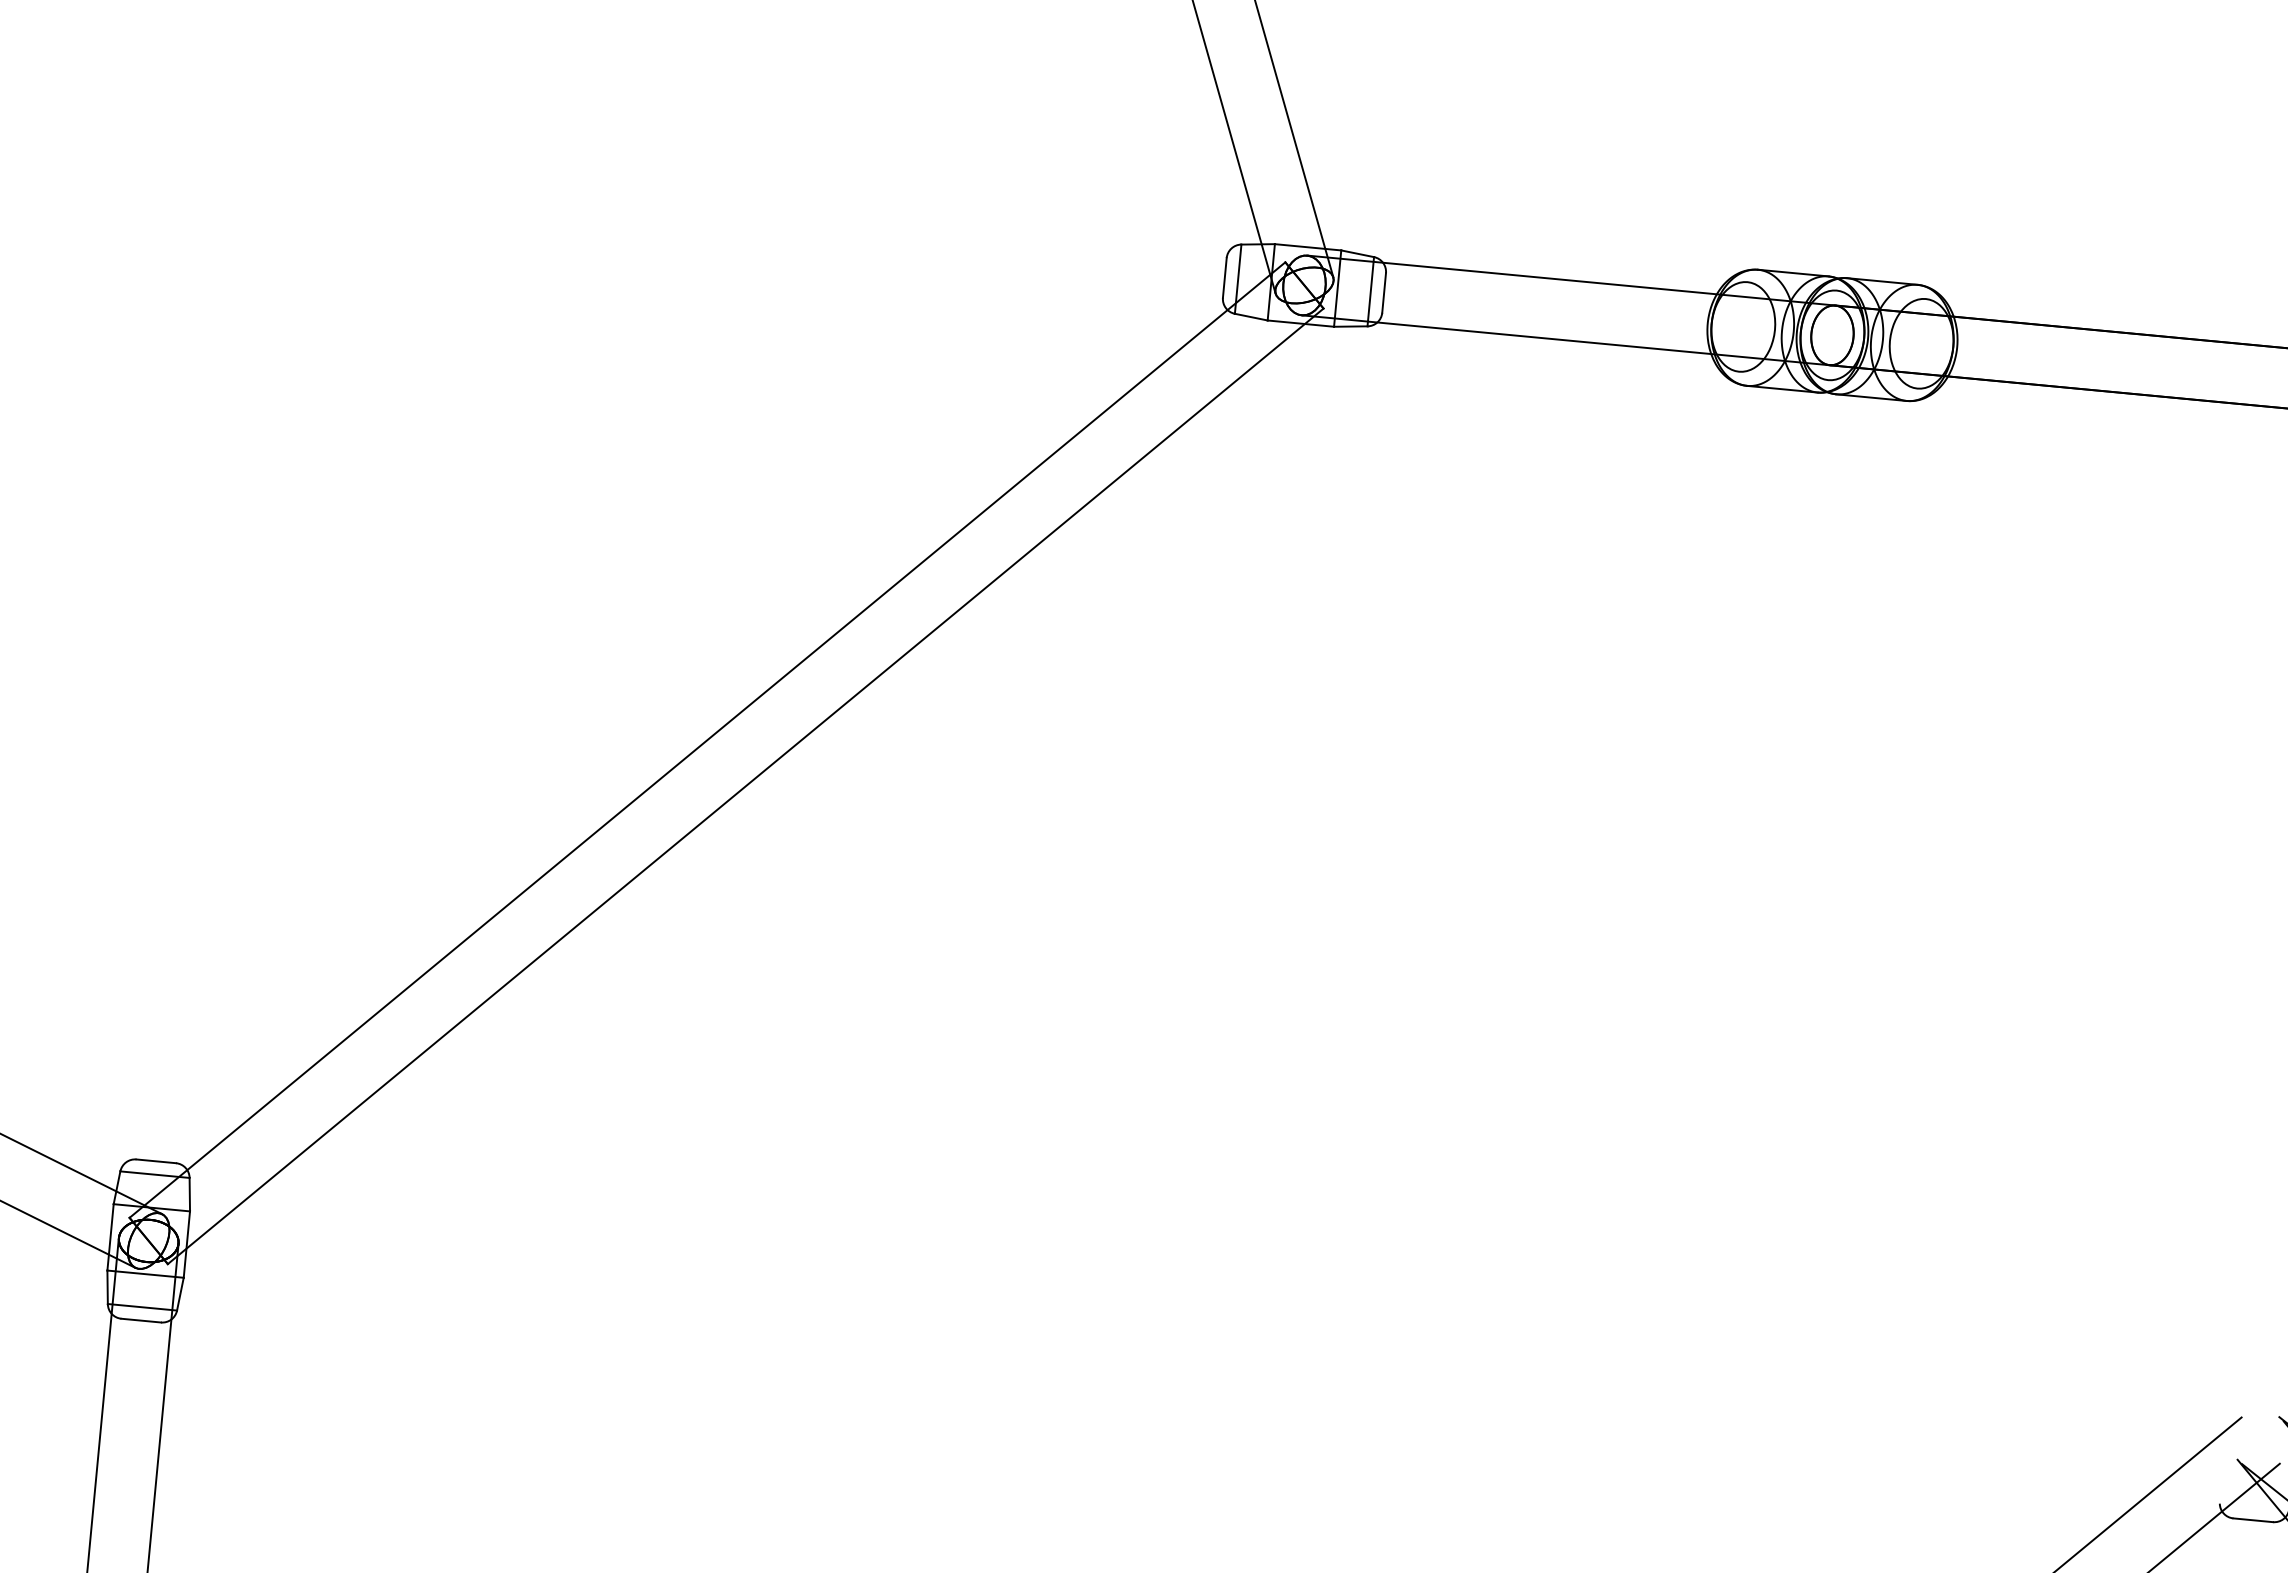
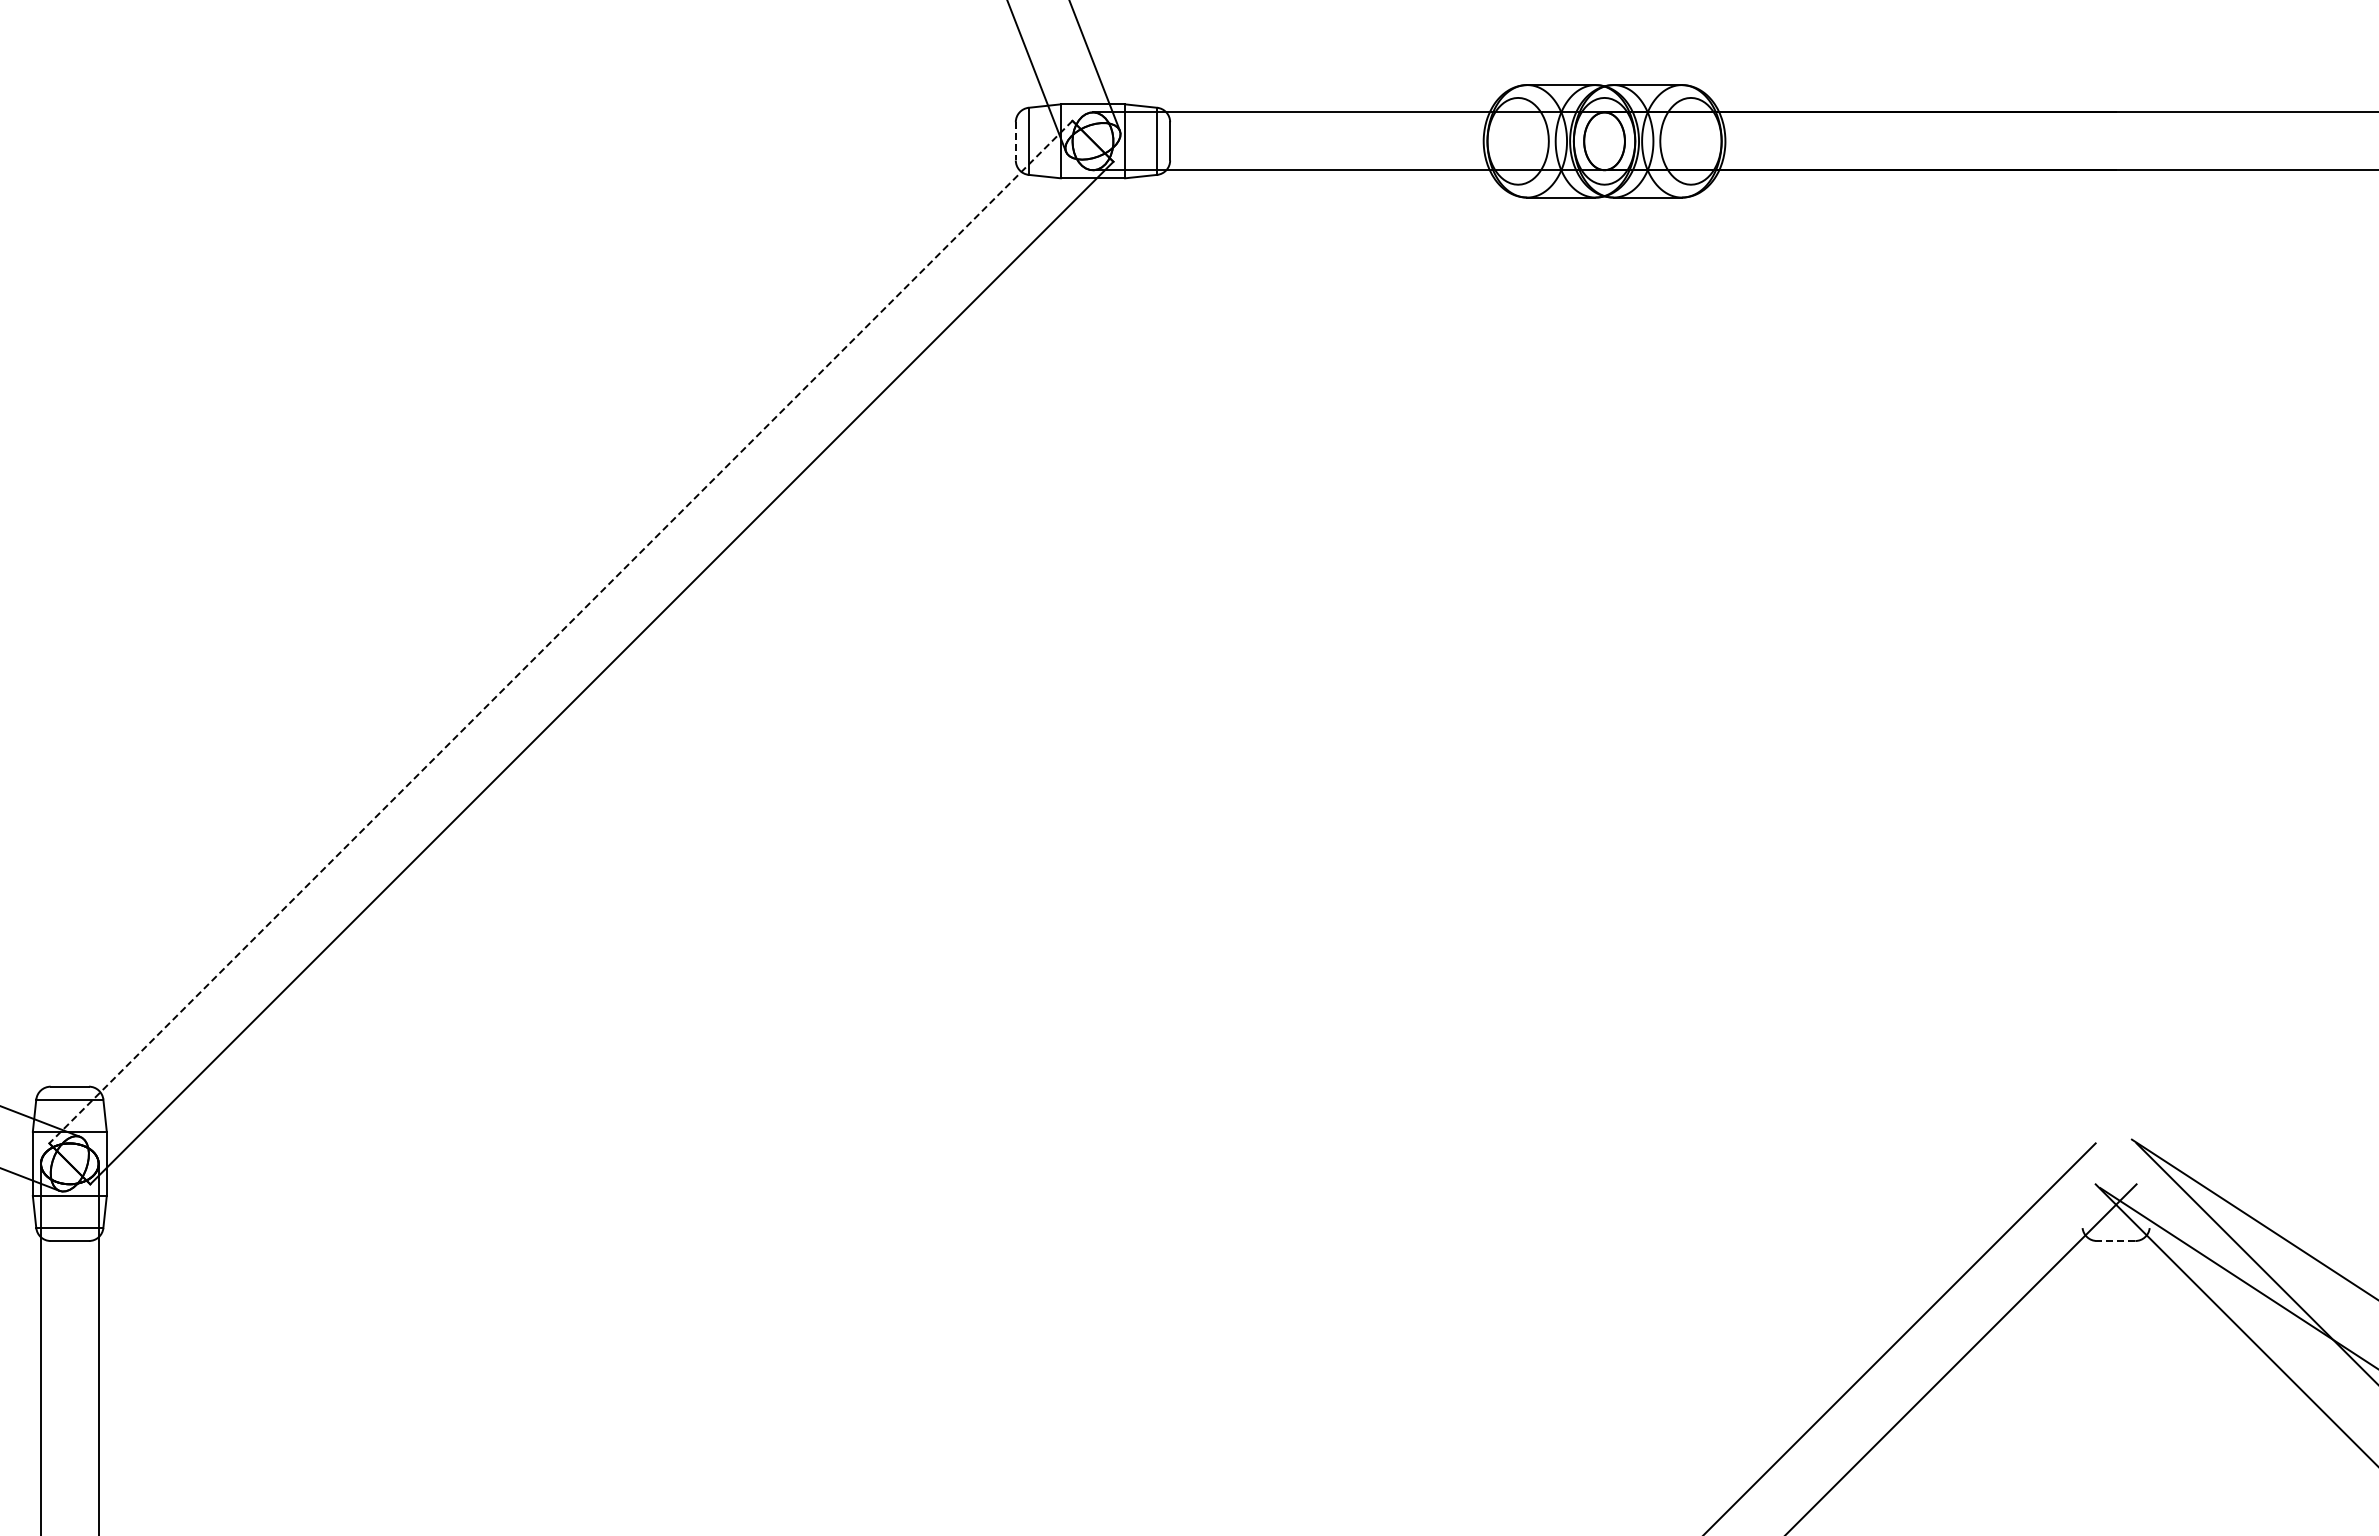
line: (1224, 278) -> (1015, 141), solid -> dashed
line: (706, 740) -> (560, 632), solid -> dashed
line: (2252, 1520) -> (2115, 1241), solid -> dashed

